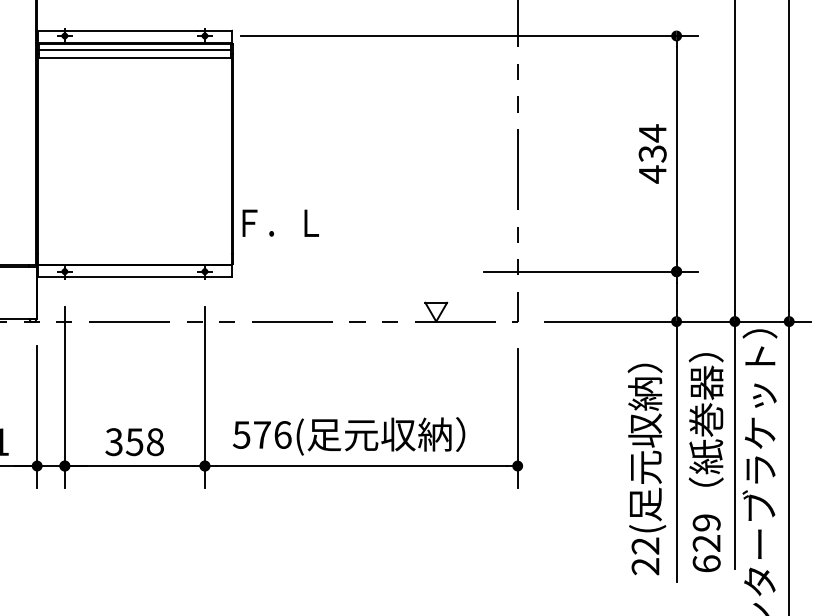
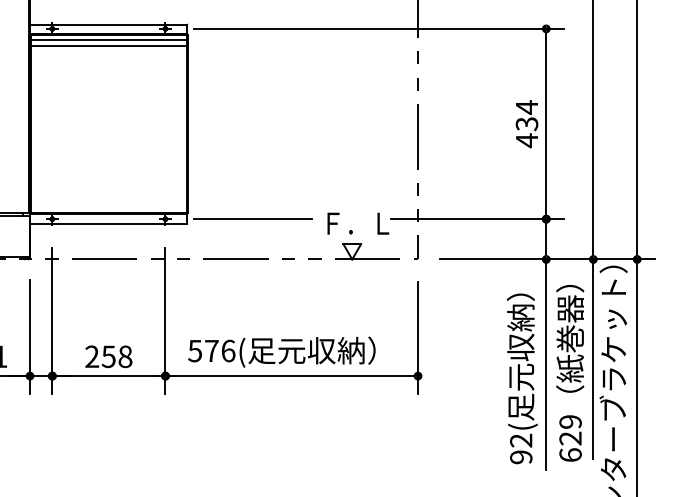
text: (280, 222) -> (358, 223), moved
line: (313, 271) -> (253, 219), added
text: (113, 442) -> (91, 357), 358 -> 258
text: (645, 566) -> (521, 457), 22( -> 92(

